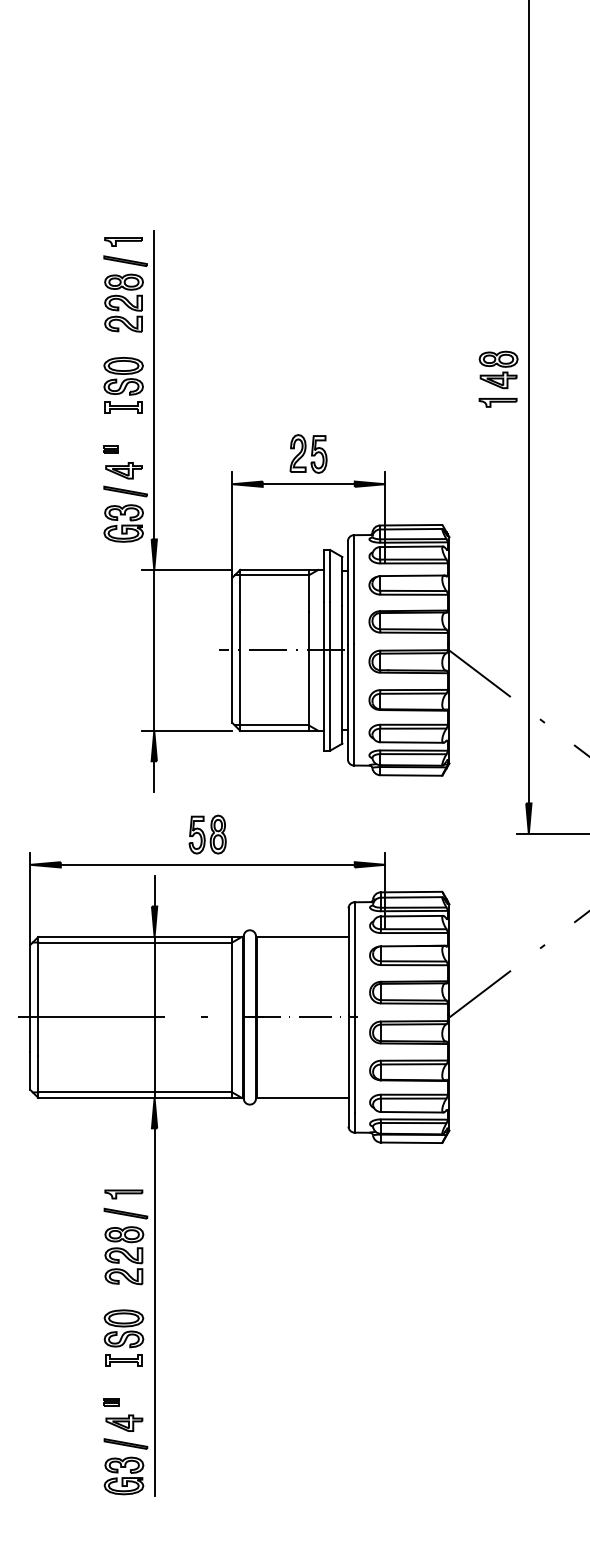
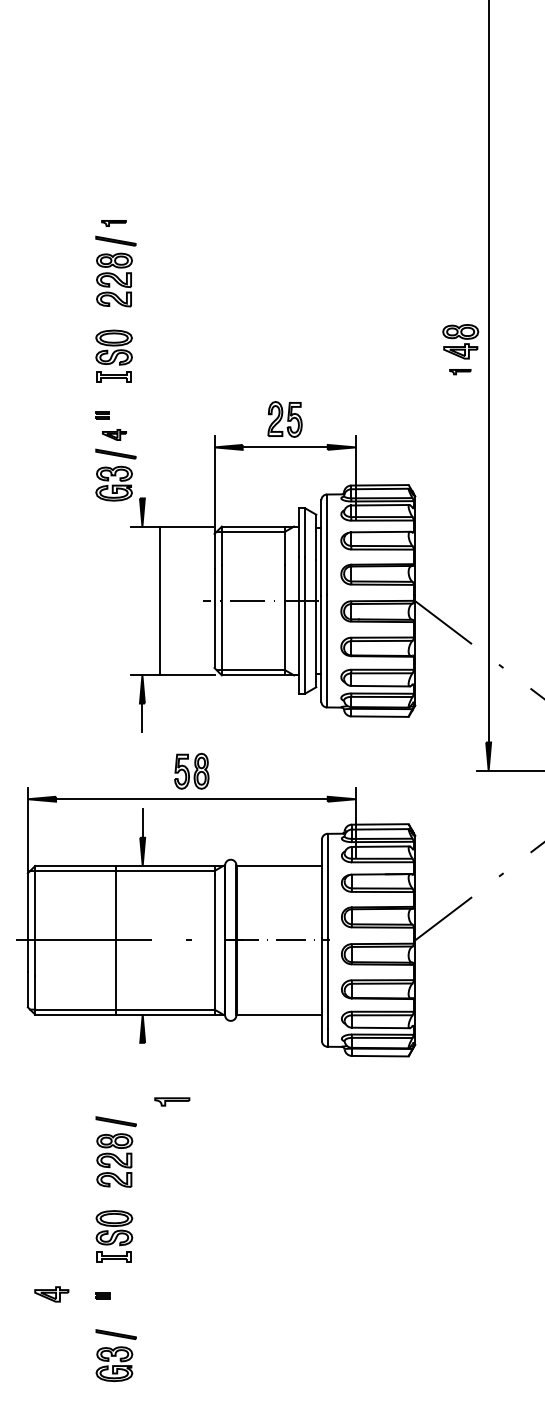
part: (122, 241) -> (113, 223), size x0.7
line: (154, 384) -> (142, 355), removed
part: (498, 402) -> (460, 371), size x0.6
part: (124, 470) -> (114, 434), size x0.7
line: (154, 649) -> (160, 600), moved
line: (154, 1016) -> (115, 939), moved
part: (124, 1193) -> (172, 1101), moved
line: (154, 1311) -> (142, 1212), removed
part: (124, 1423) -> (51, 1294), moved

